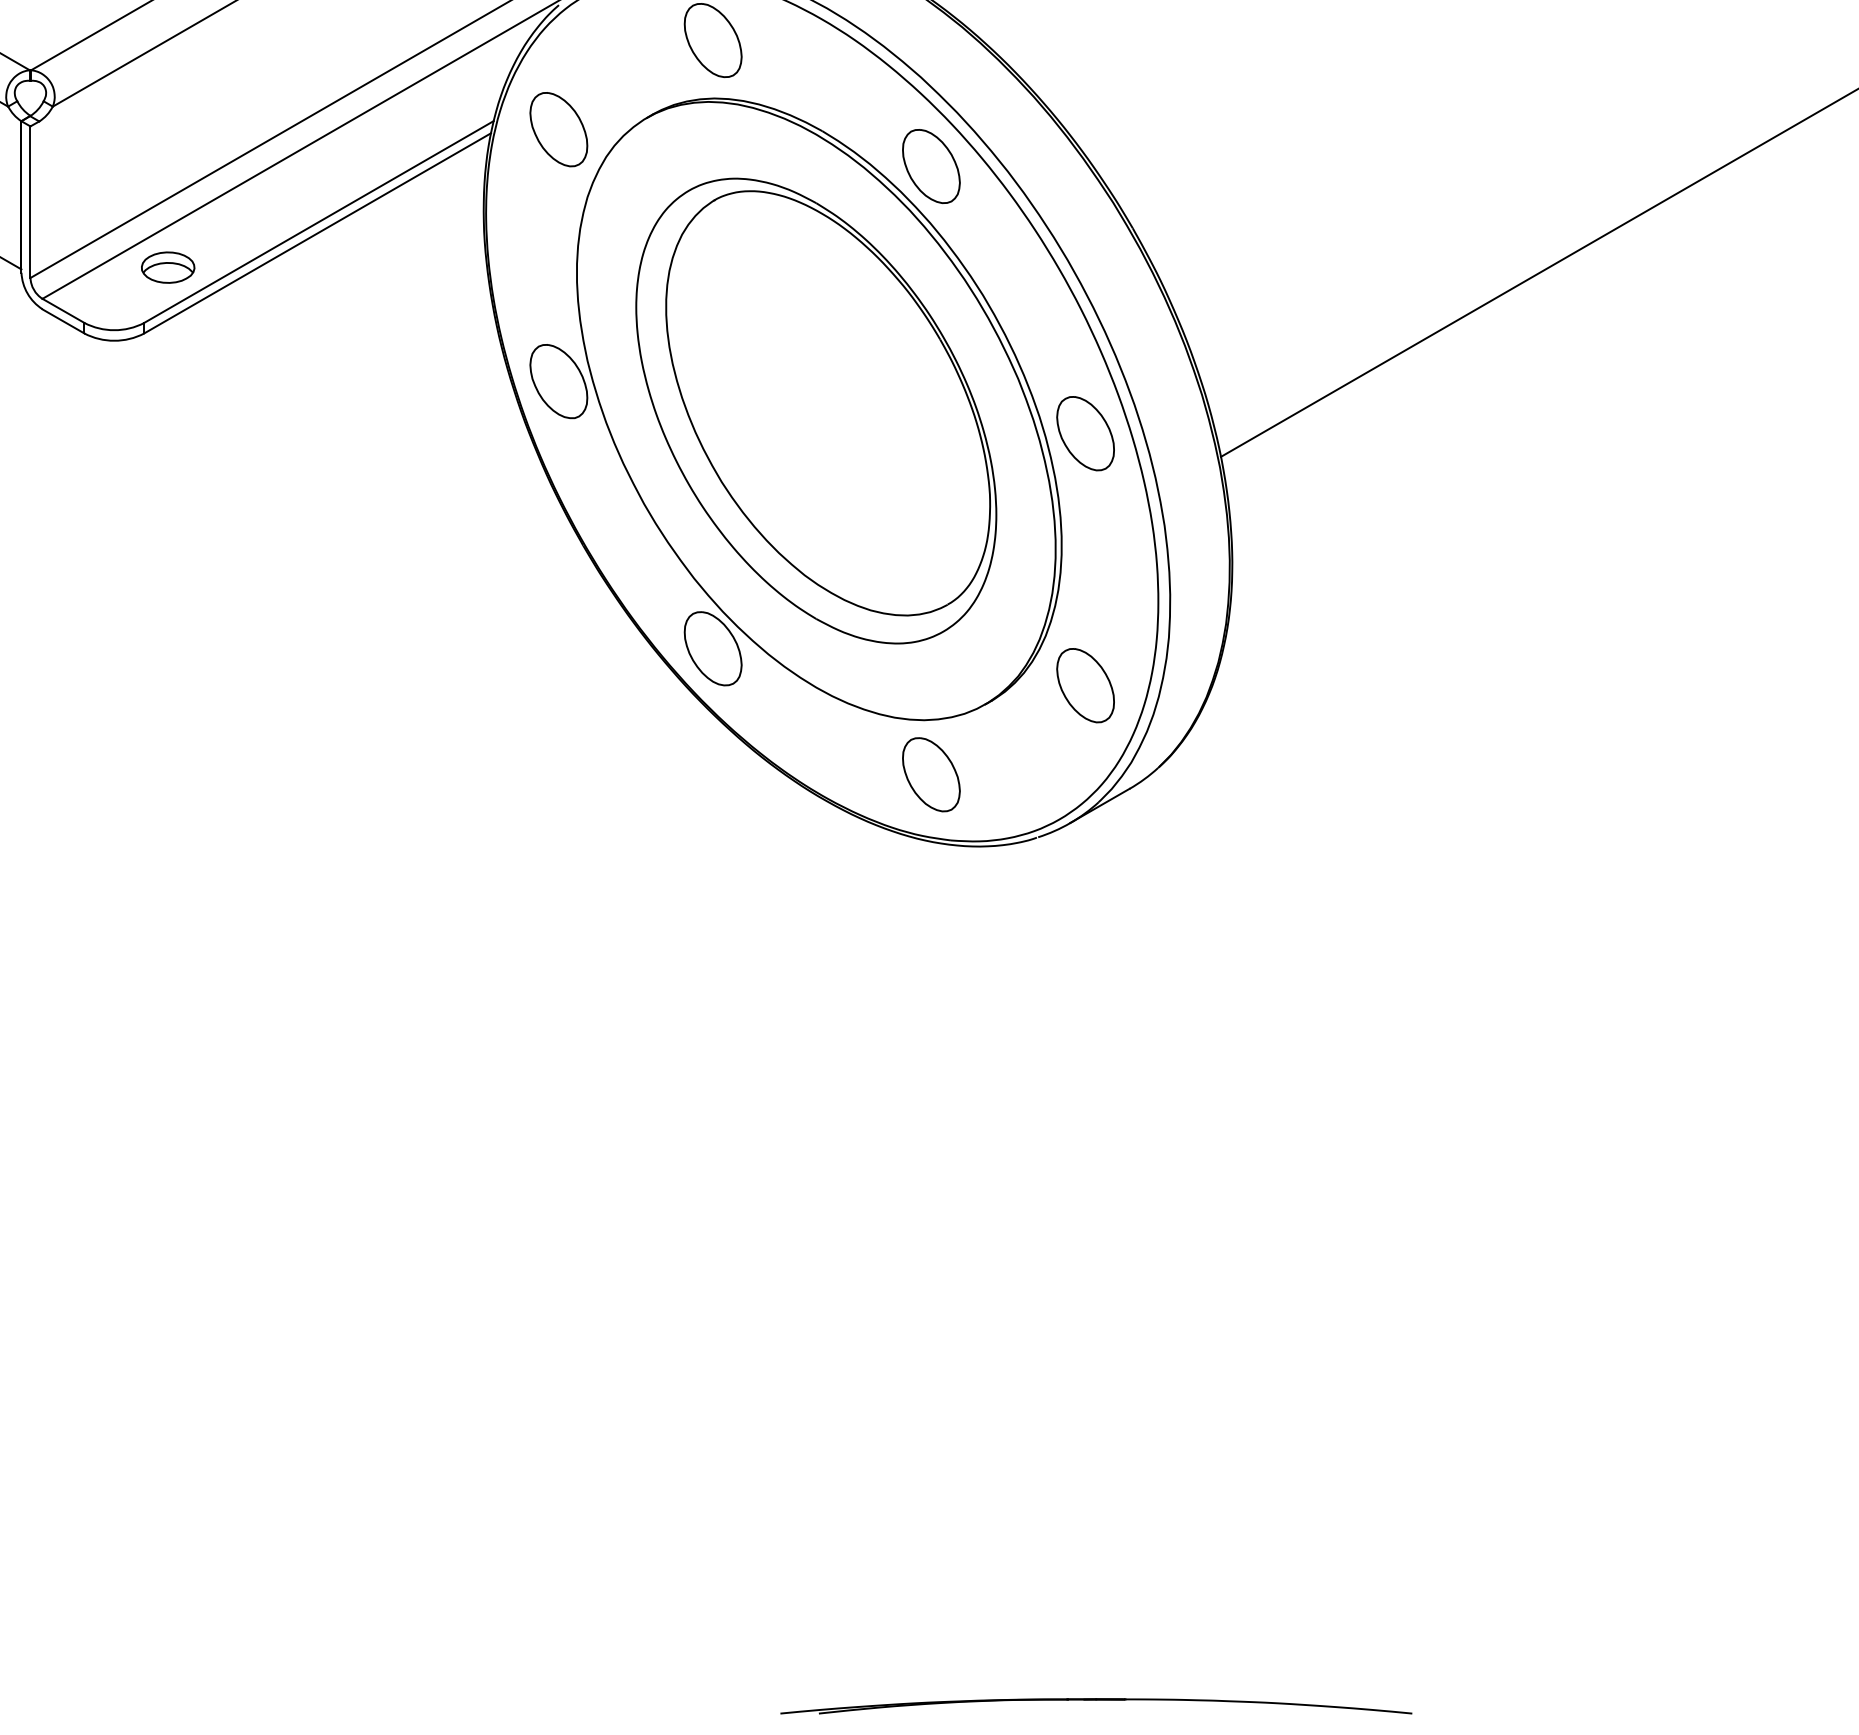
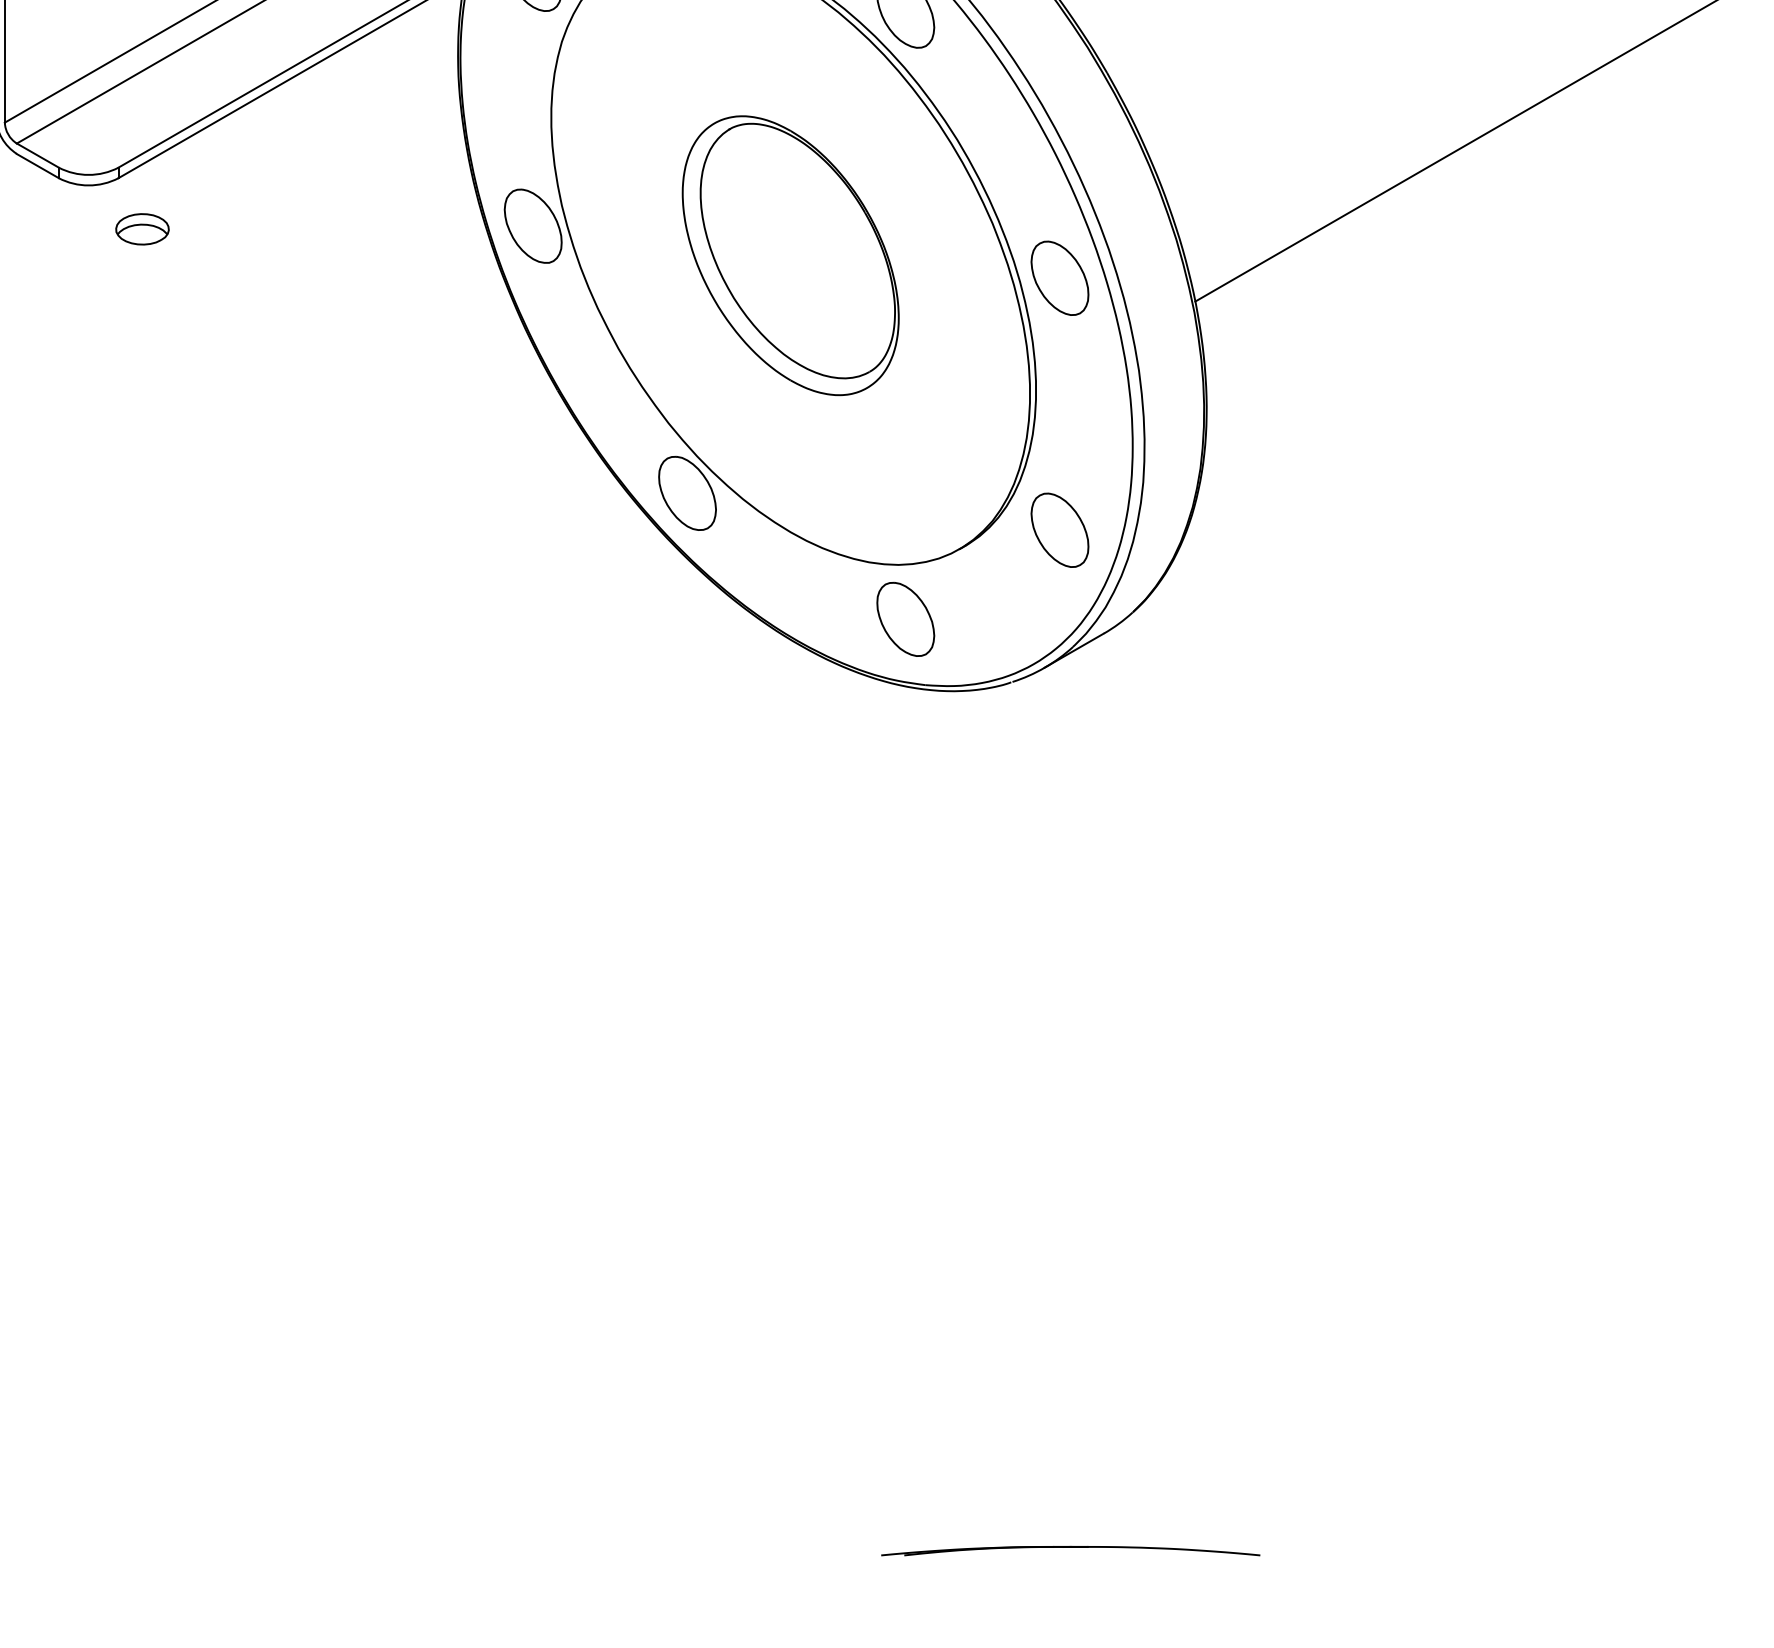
part: (168, 267) -> (142, 229), moved
part: (816, 410) -> (790, 255), size x0.6
part: (1096, 1706) -> (1070, 1551), size x0.6

